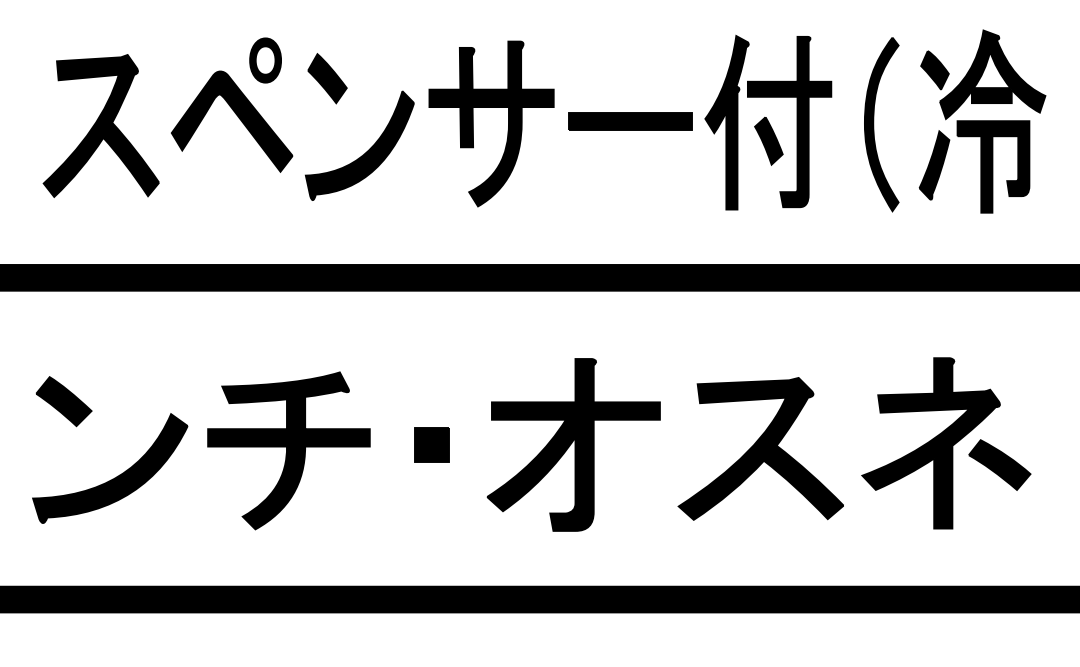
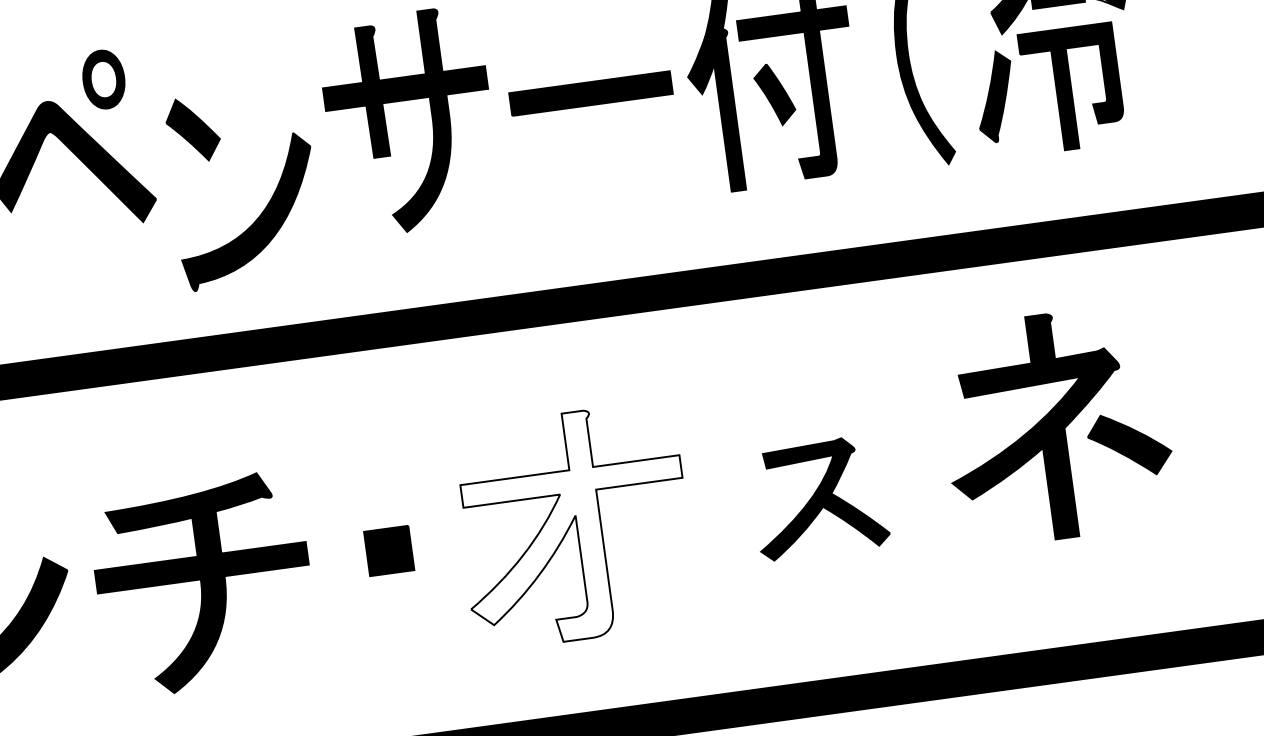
part: (376, 140) -> (268, 201), moved
part: (946, 443) -> (1056, 426), moved
fill: (573, 444) -> (574, 525), removed
part: (760, 448) -> (818, 497), size x0.6

